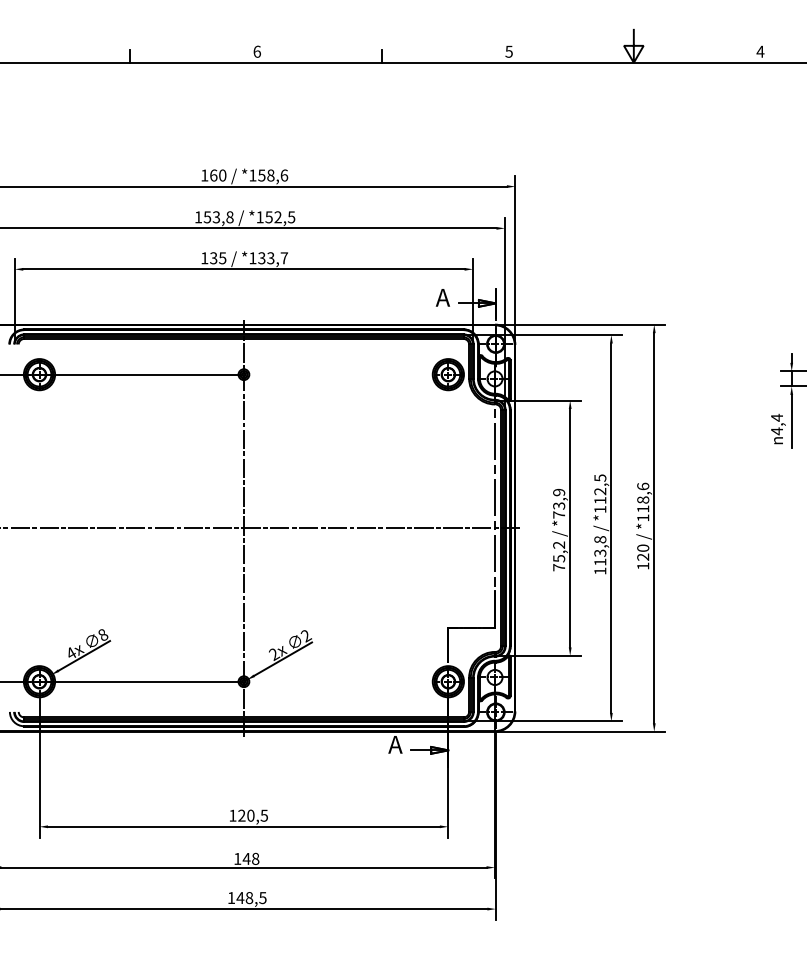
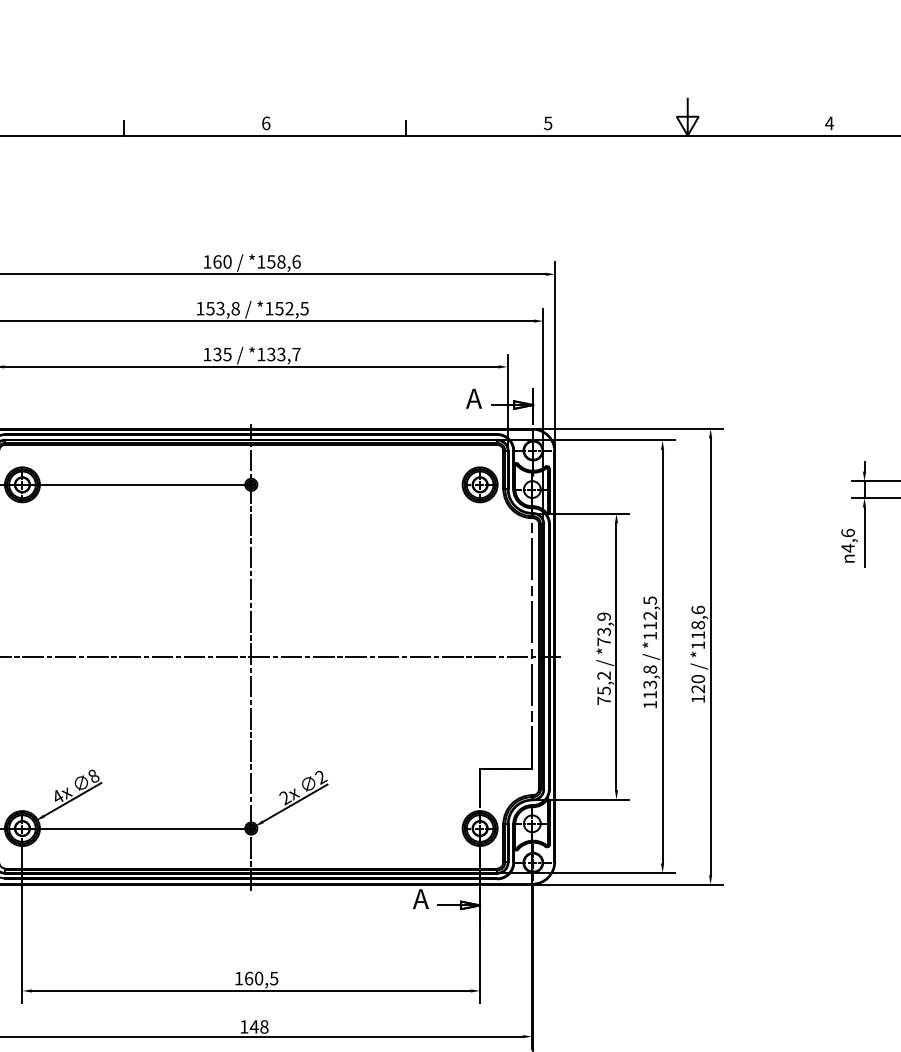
text: (777, 417) -> (848, 532), 4,4 -> 4,6
text: (241, 815) -> (248, 978), 120,5 -> 160,5

